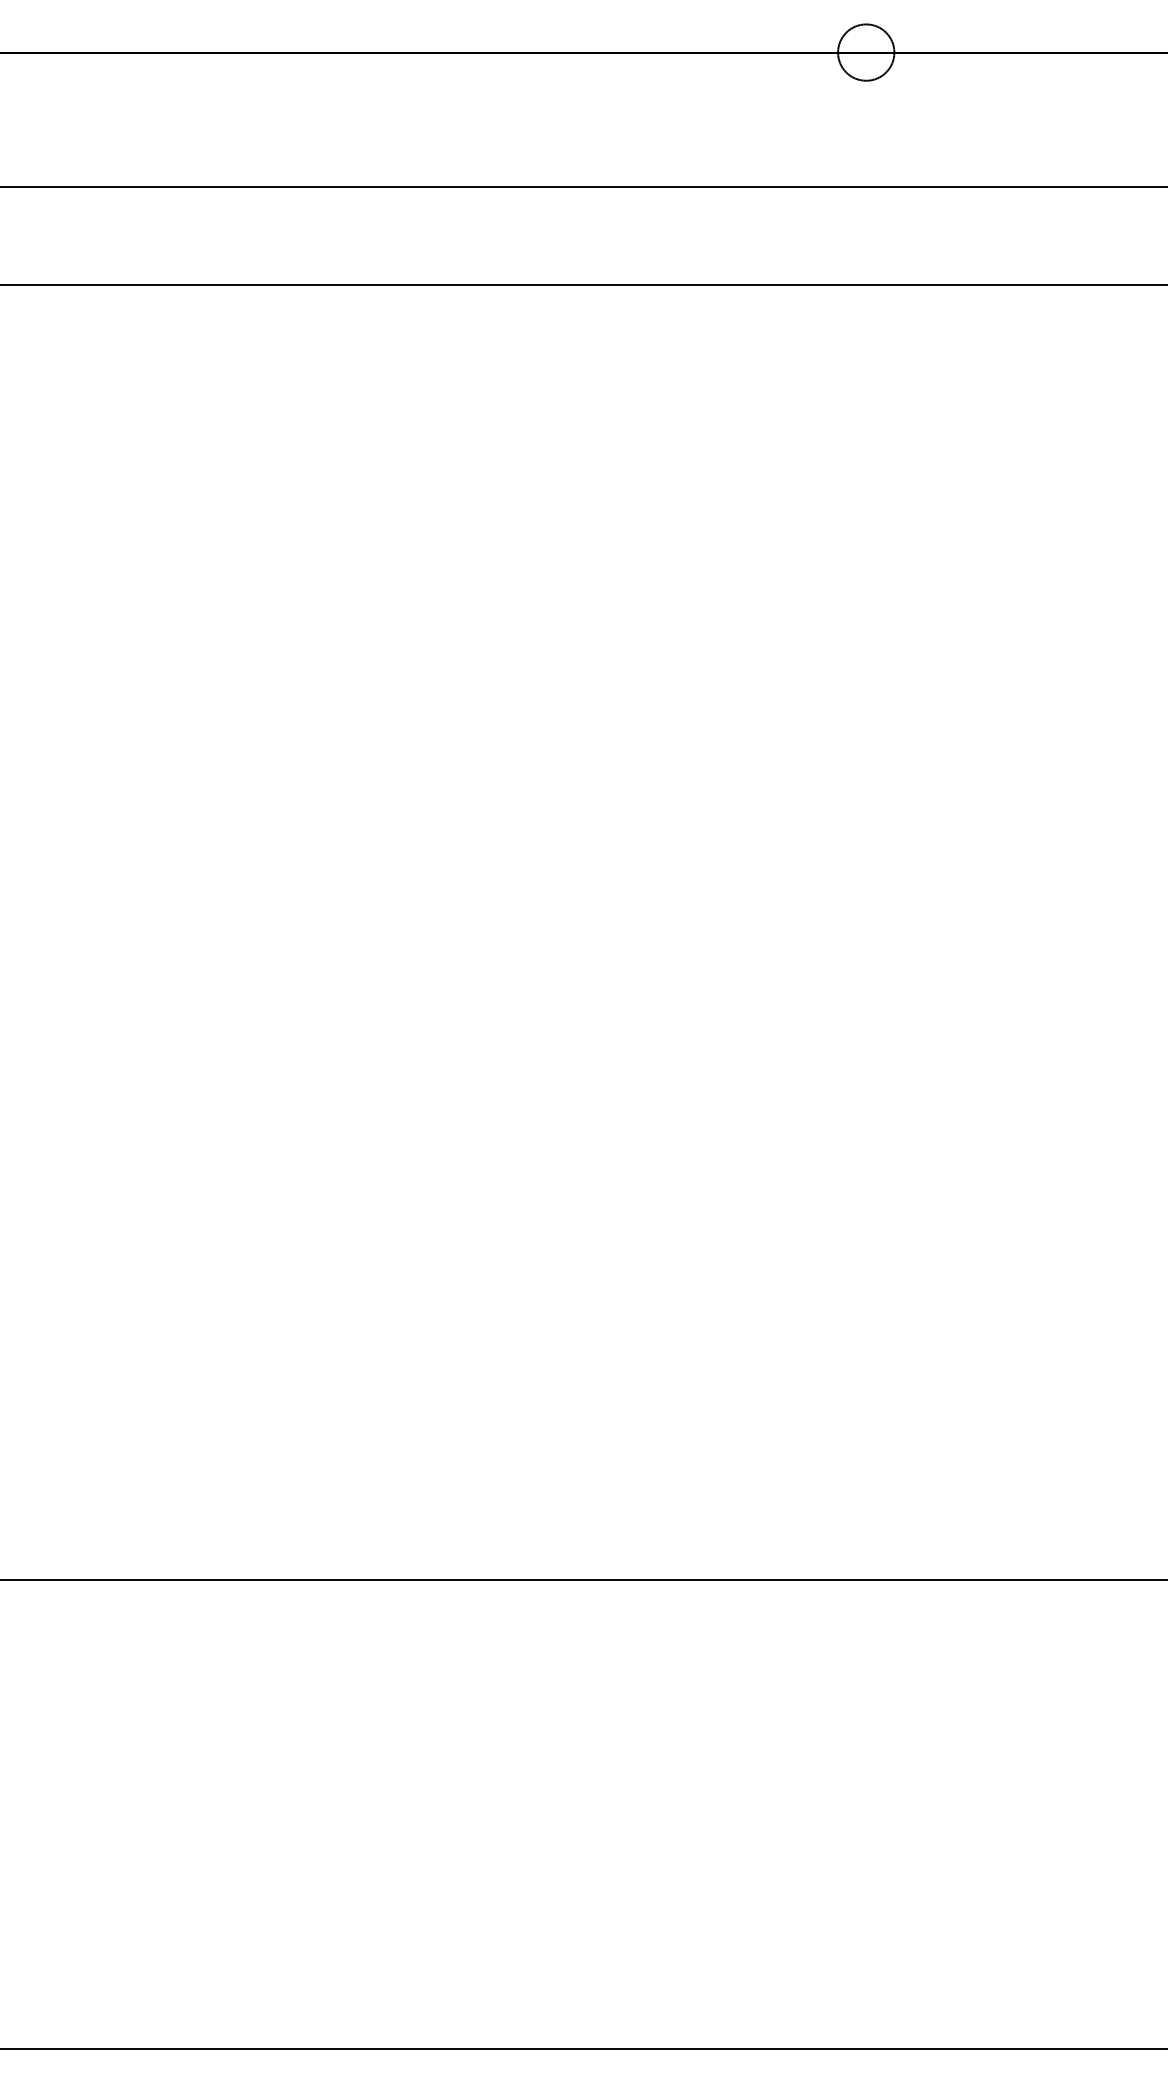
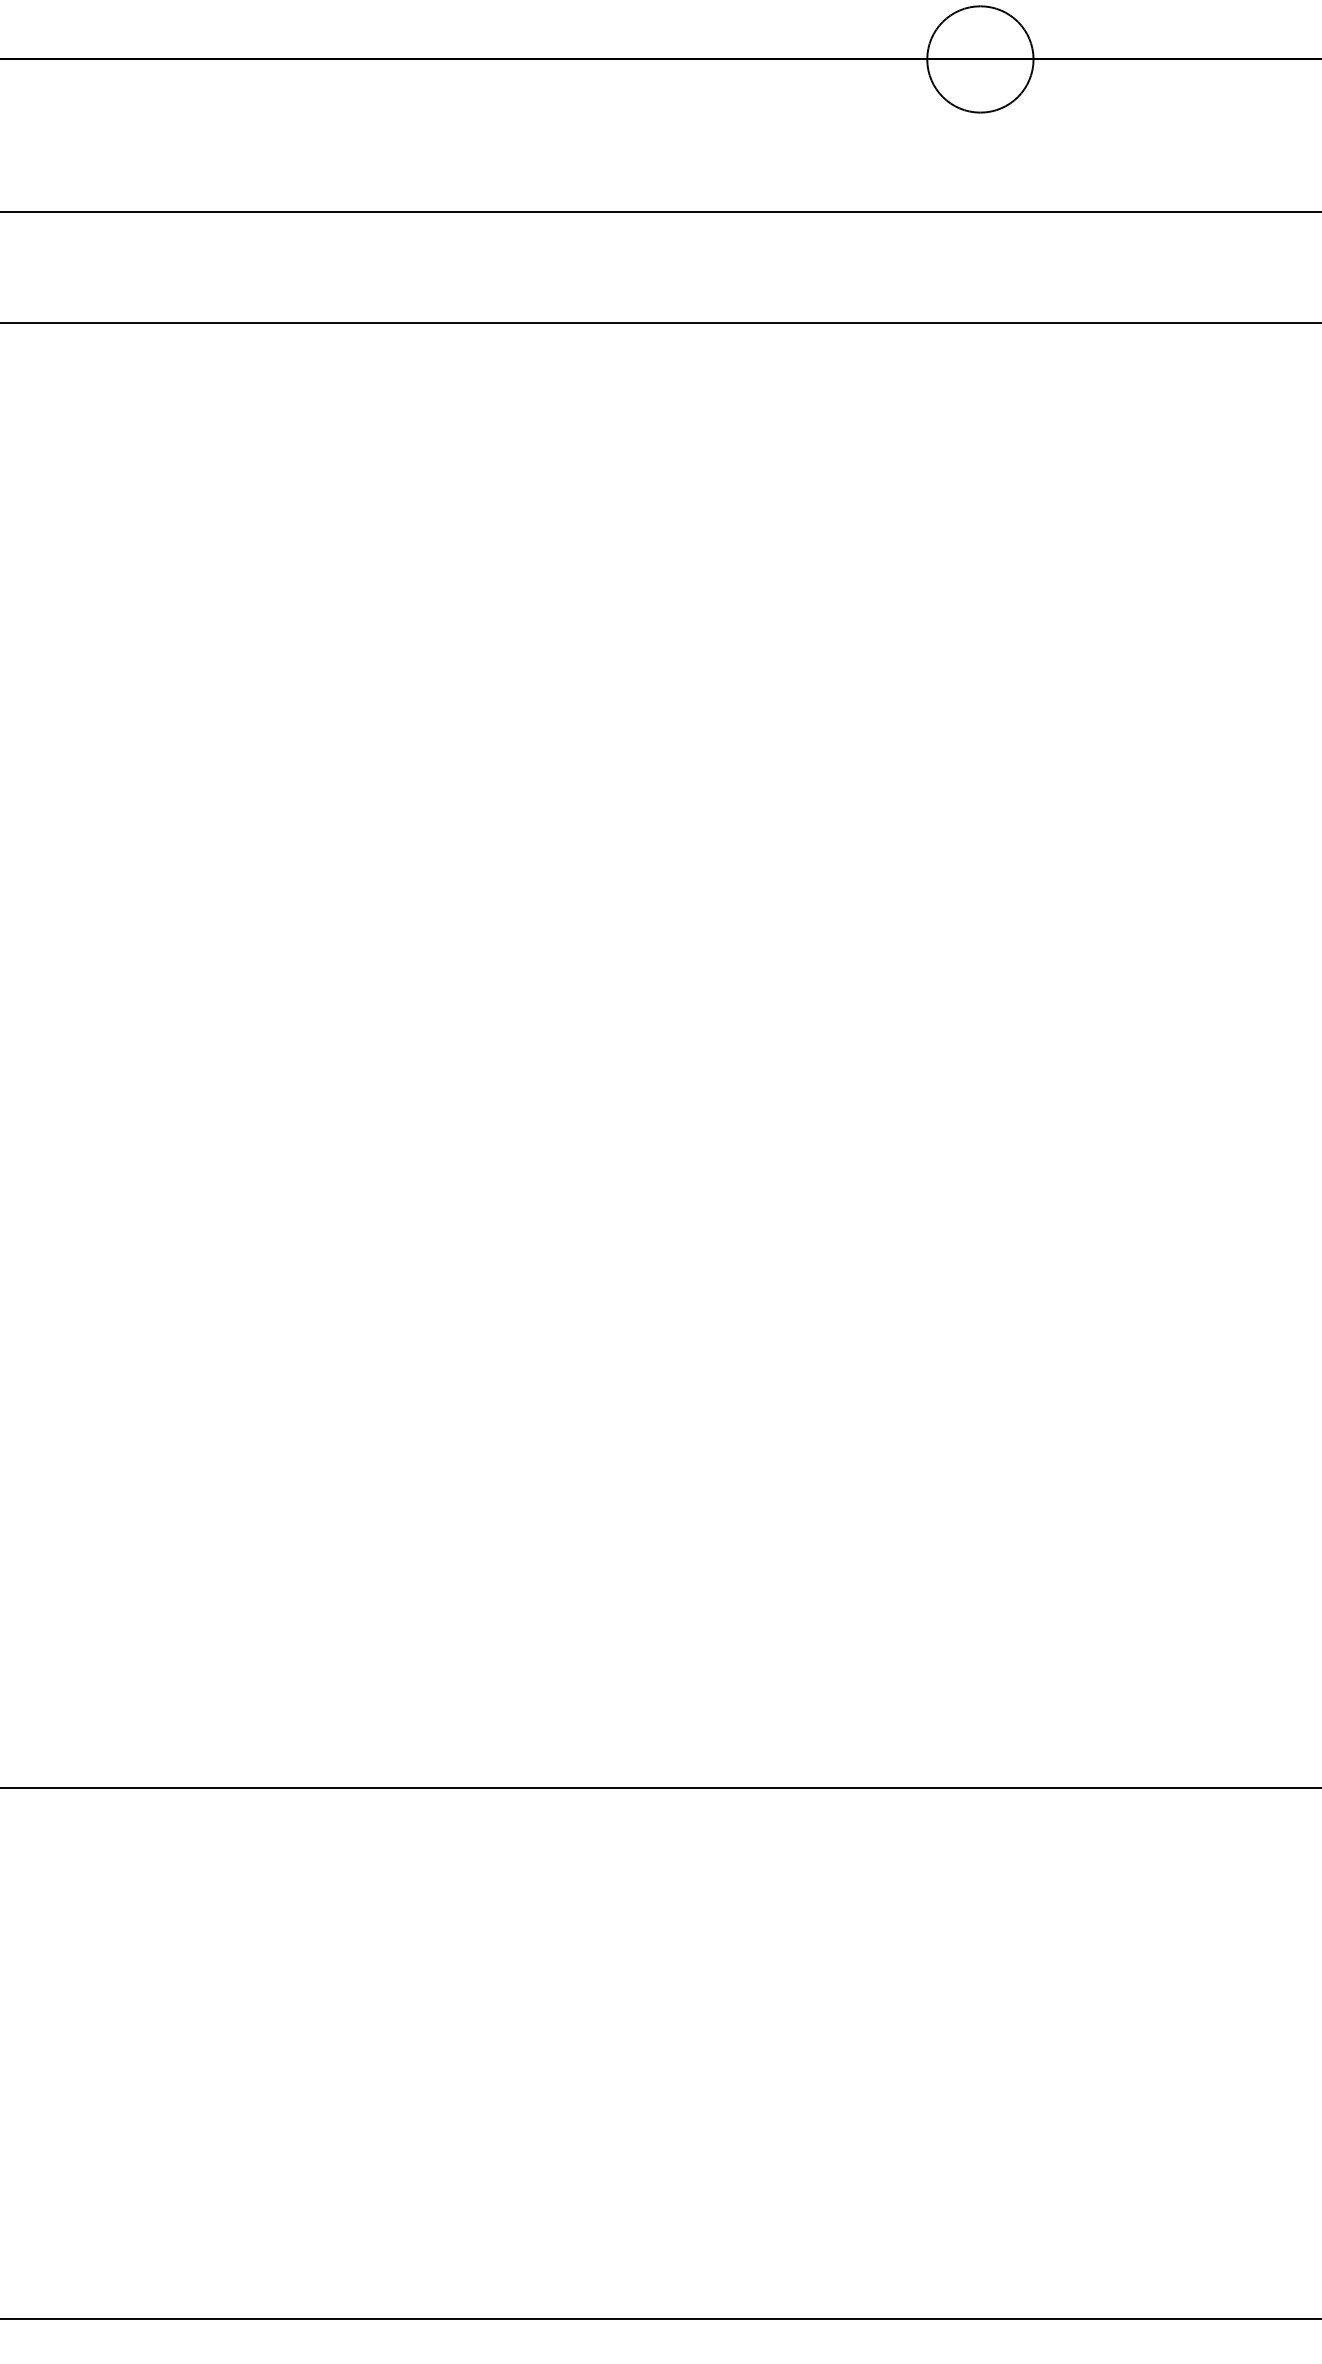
circle: (866, 52) -> (980, 59), size x1.67

